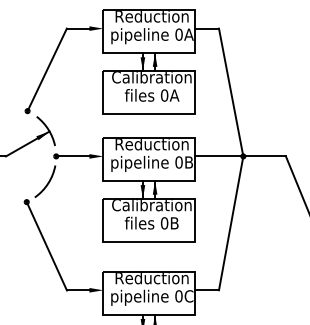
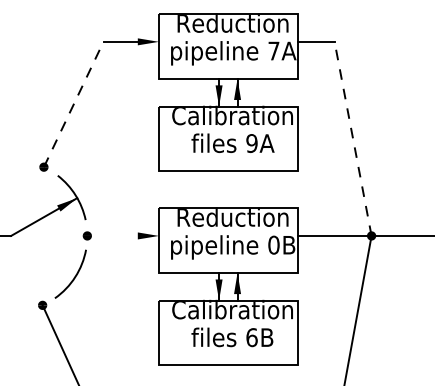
text: (178, 34) -> (273, 50), 0A -> 7A
line: (47, 69) -> (74, 103), solid -> dashed
line: (231, 92) -> (353, 138), solid -> dashed
text: (164, 95) -> (251, 143), 0A -> 9A
line: (73, 156) -> (113, 236), removed
text: (164, 223) -> (251, 337), 0B -> 6B

